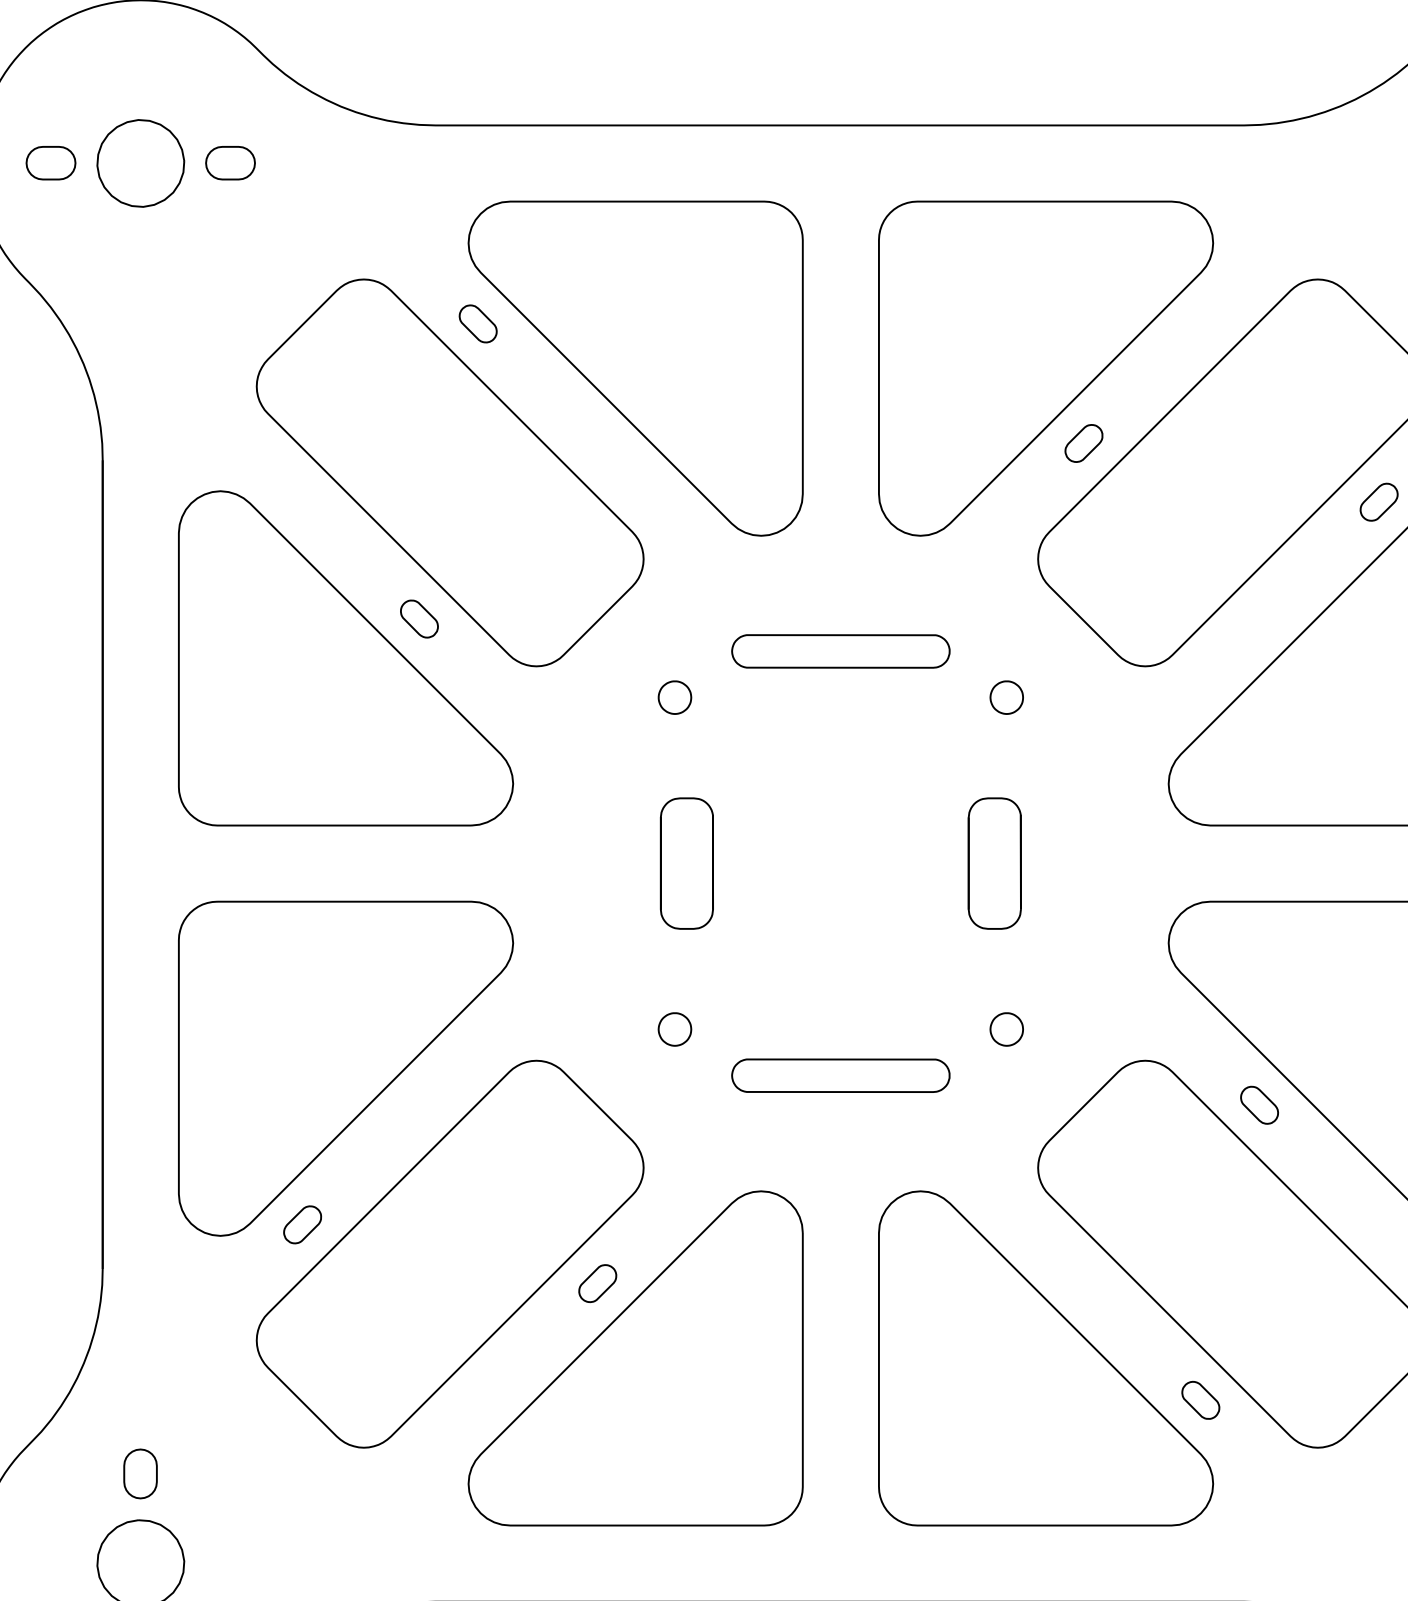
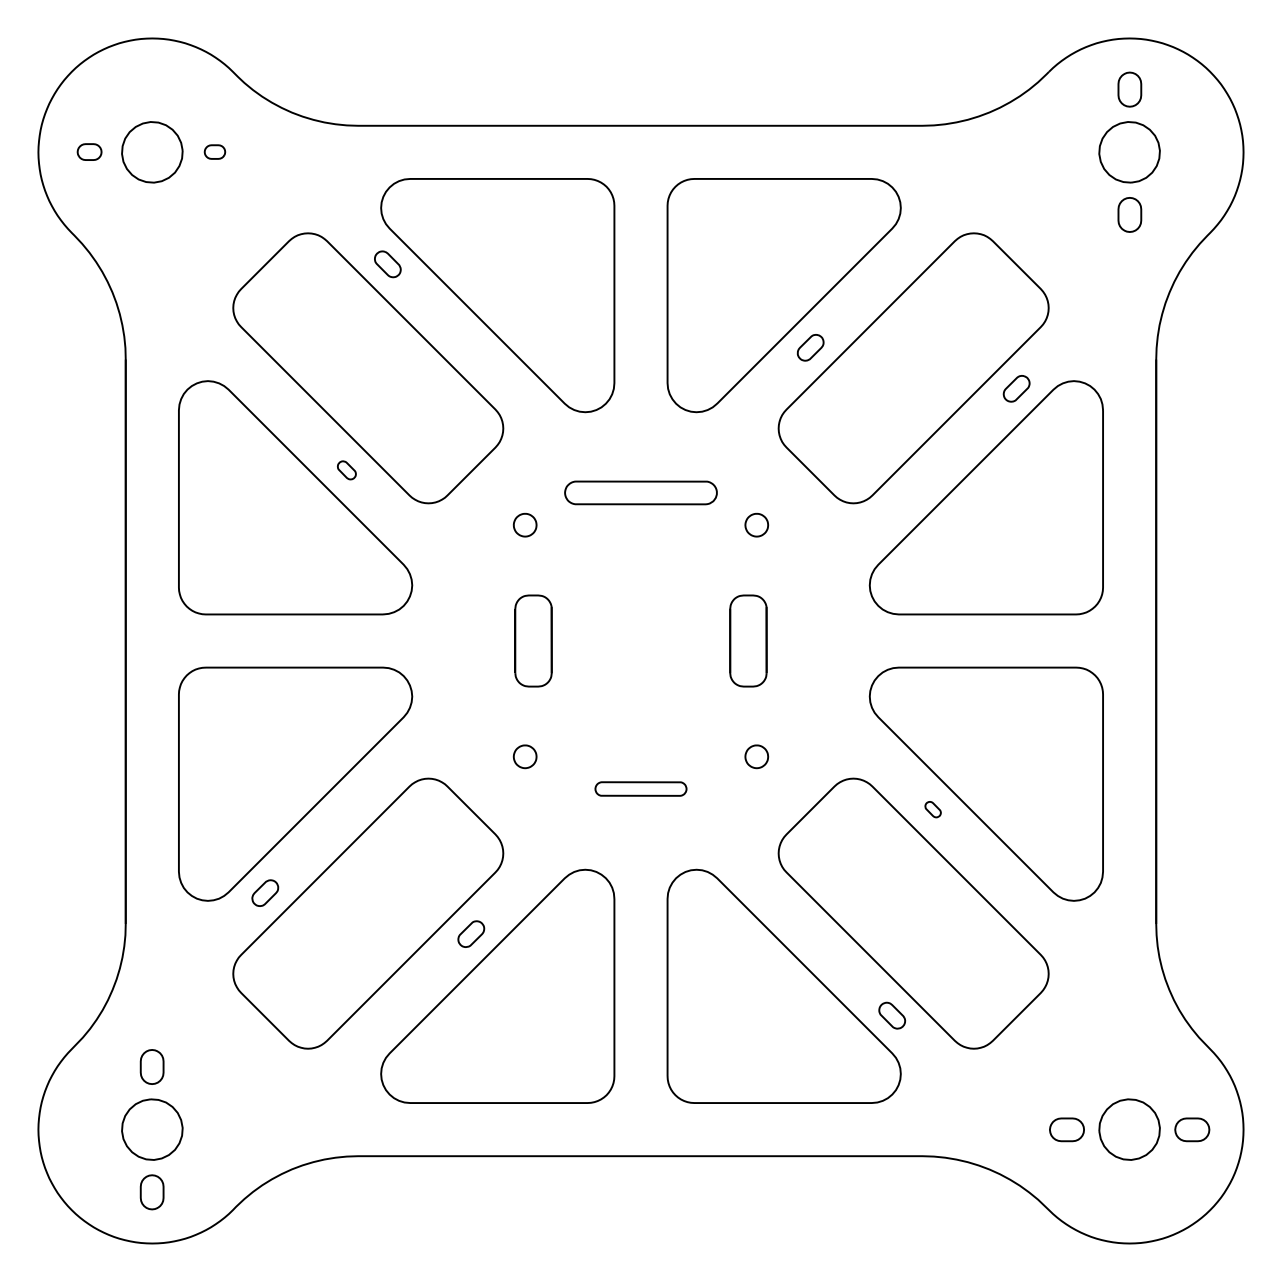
part: (50, 162) -> (89, 151), size x0.7
part: (229, 162) -> (214, 151), size x0.6
part: (418, 619) -> (346, 470), size x0.7
part: (840, 1074) -> (640, 788), size x0.6
part: (1258, 1104) -> (932, 809), size x0.6

